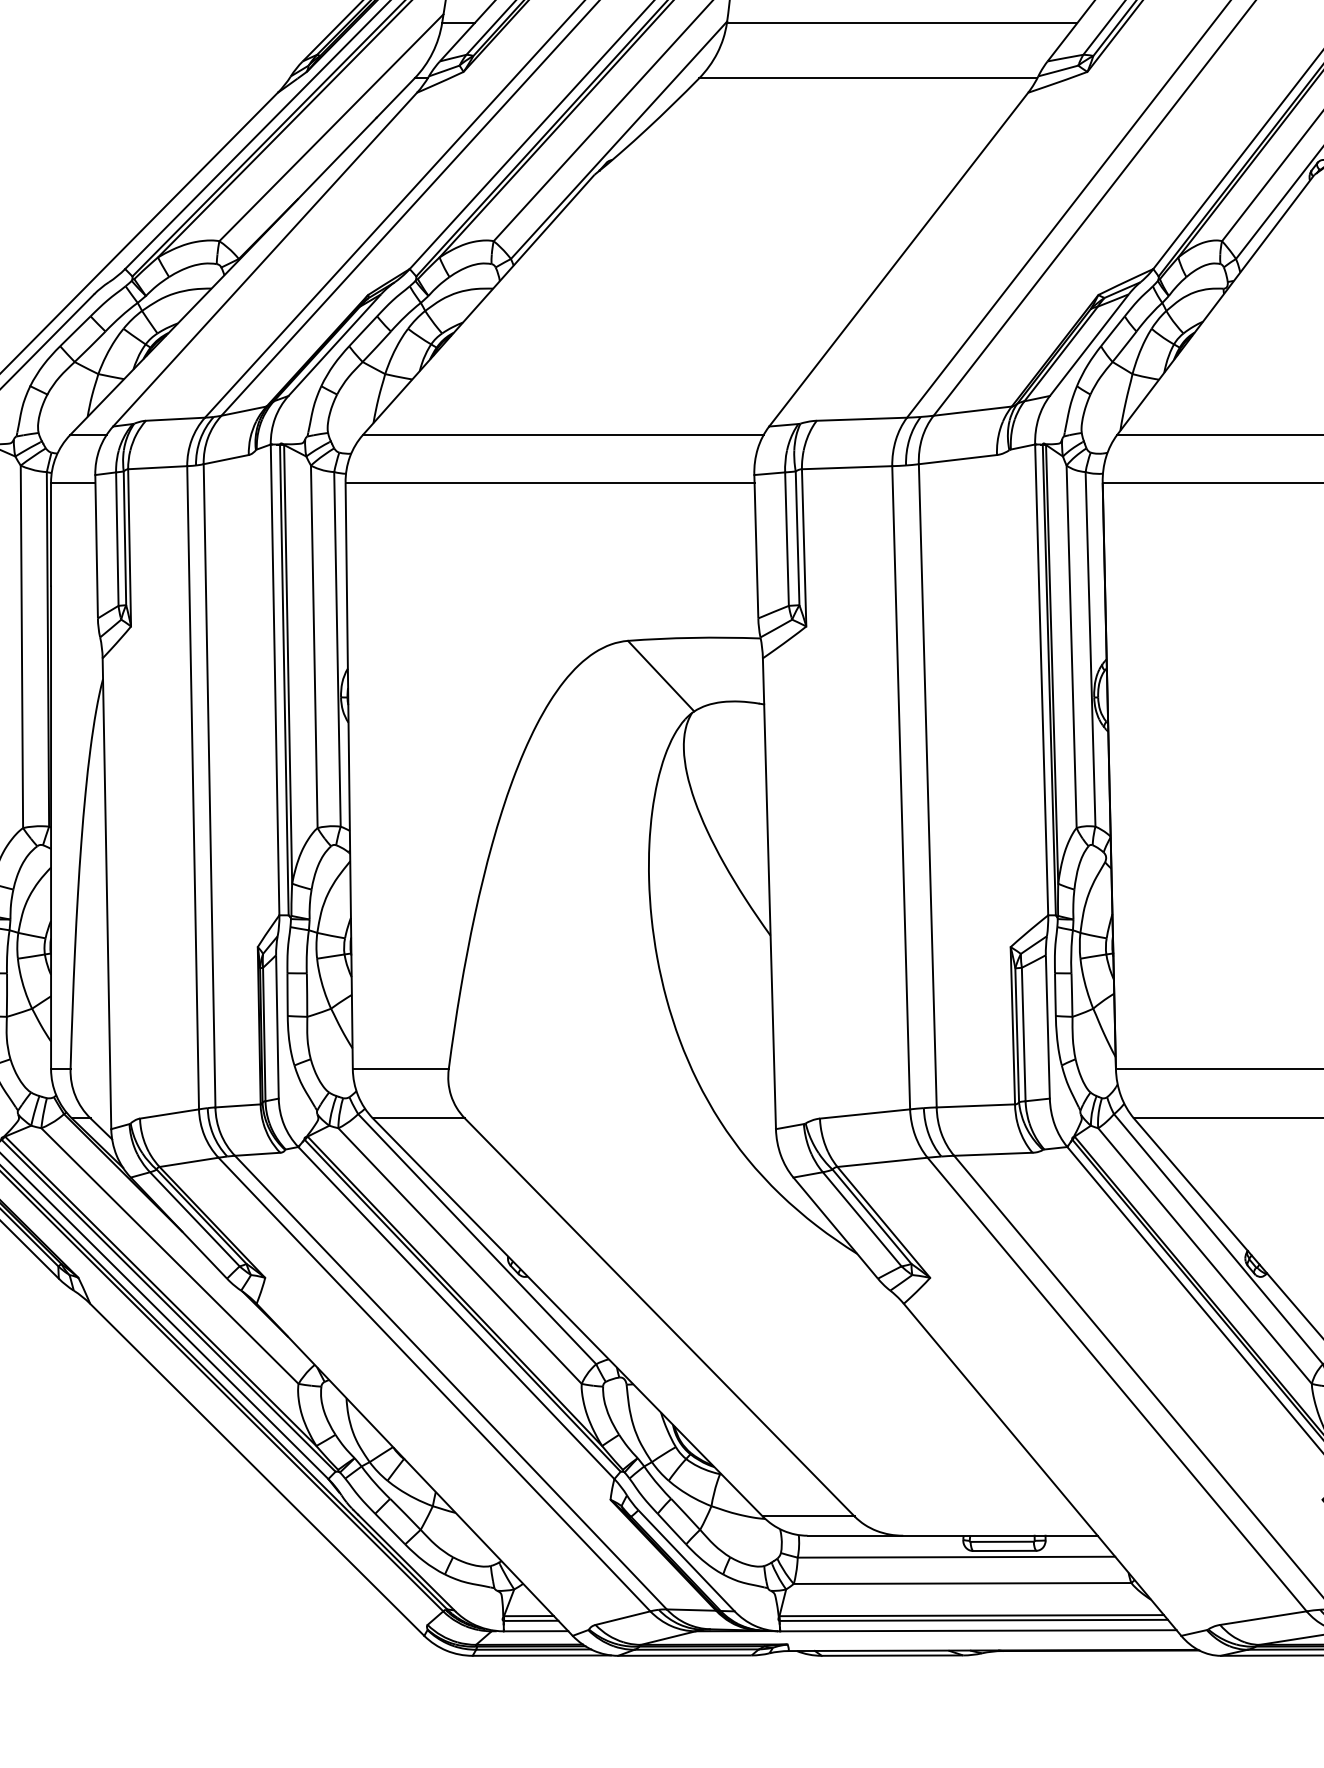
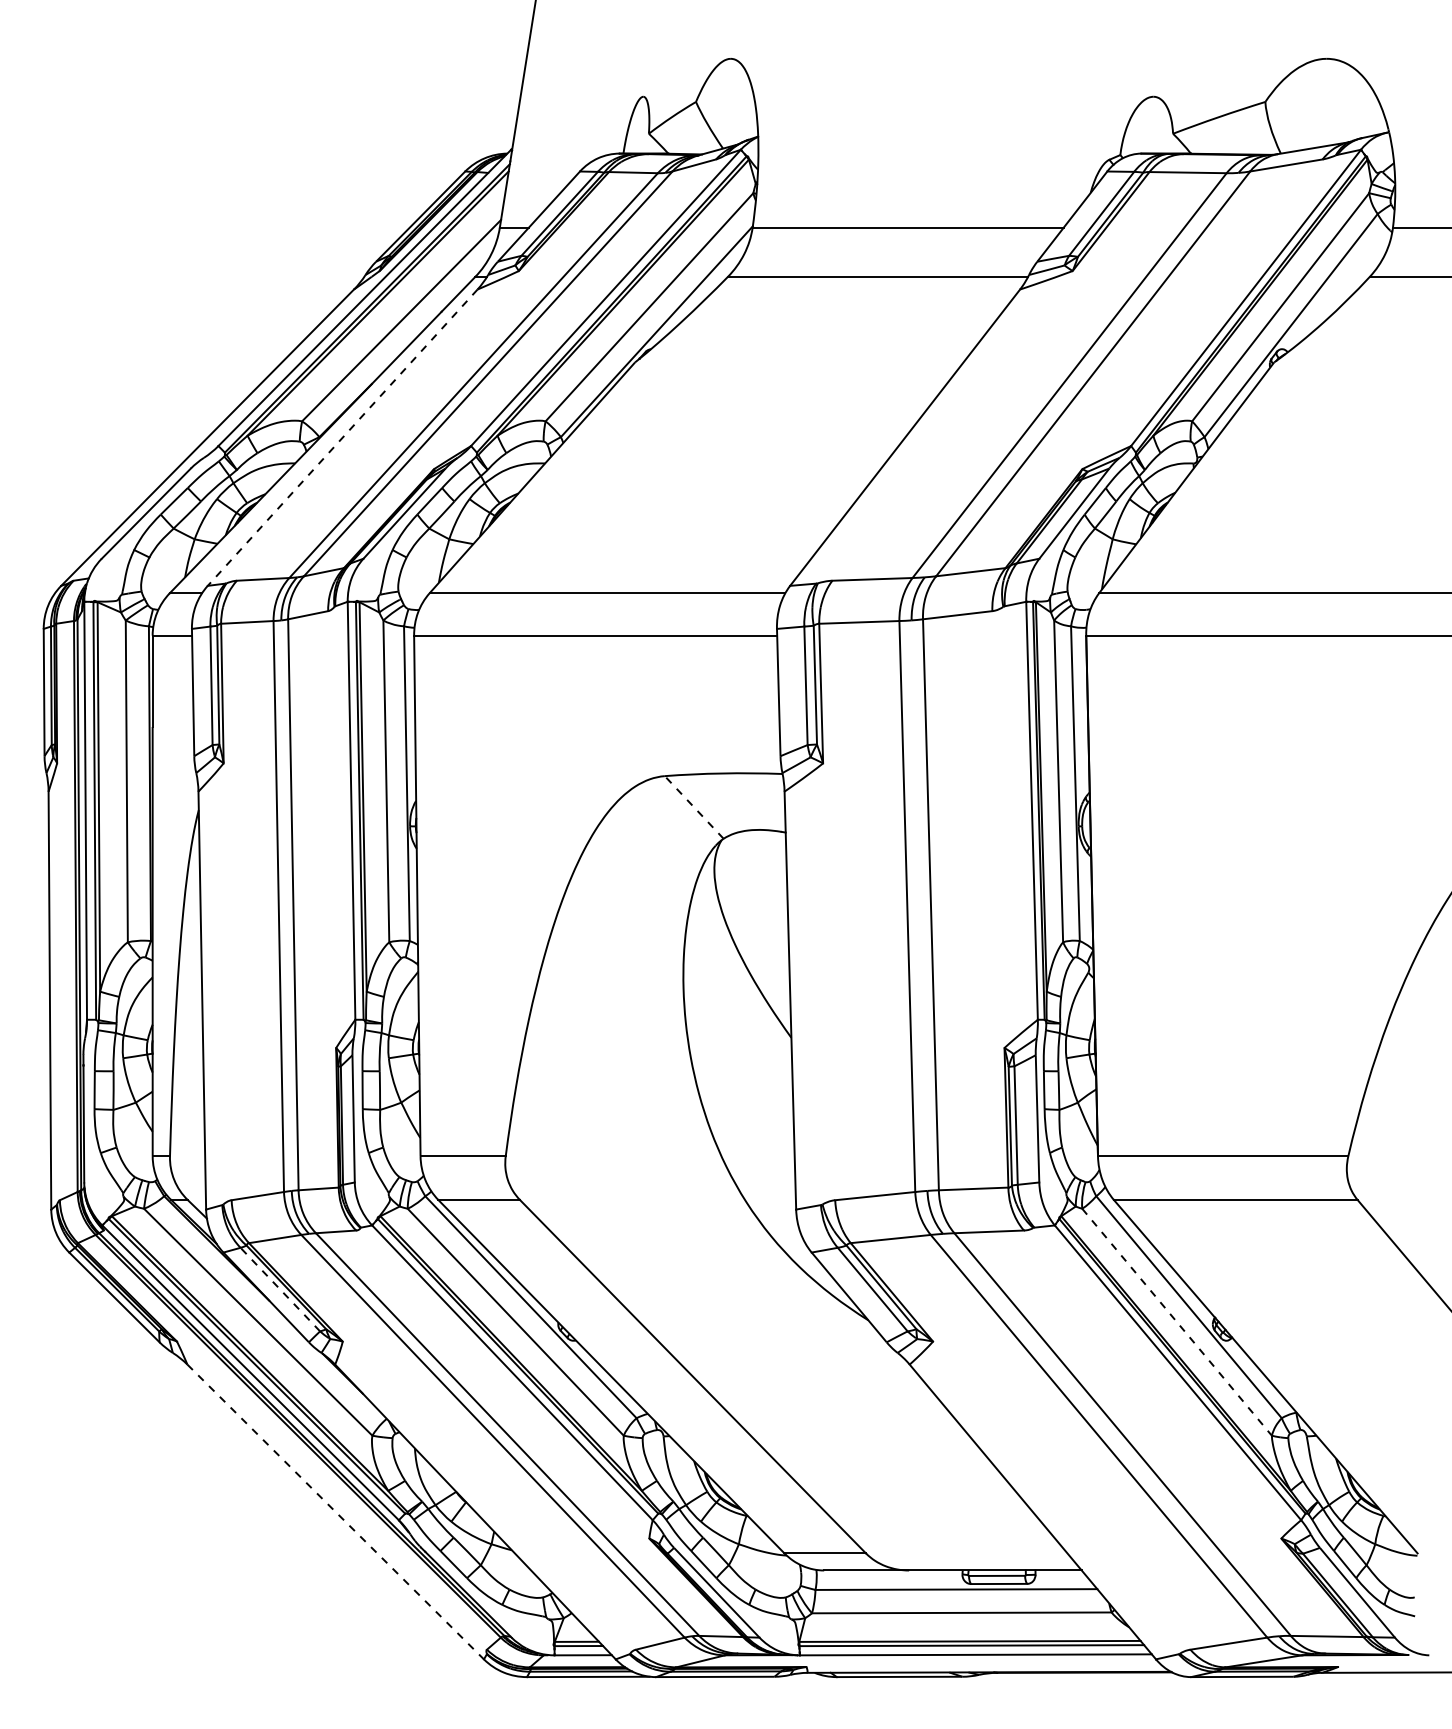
line: (264, 260) -> (342, 438), solid -> dashed
line: (661, 676) -> (694, 807), solid -> dashed
line: (195, 1219) -> (280, 1289), solid -> dashed
line: (1205, 1256) -> (1177, 1322), solid -> dashed
line: (258, 1470) -> (336, 1512), solid -> dashed

